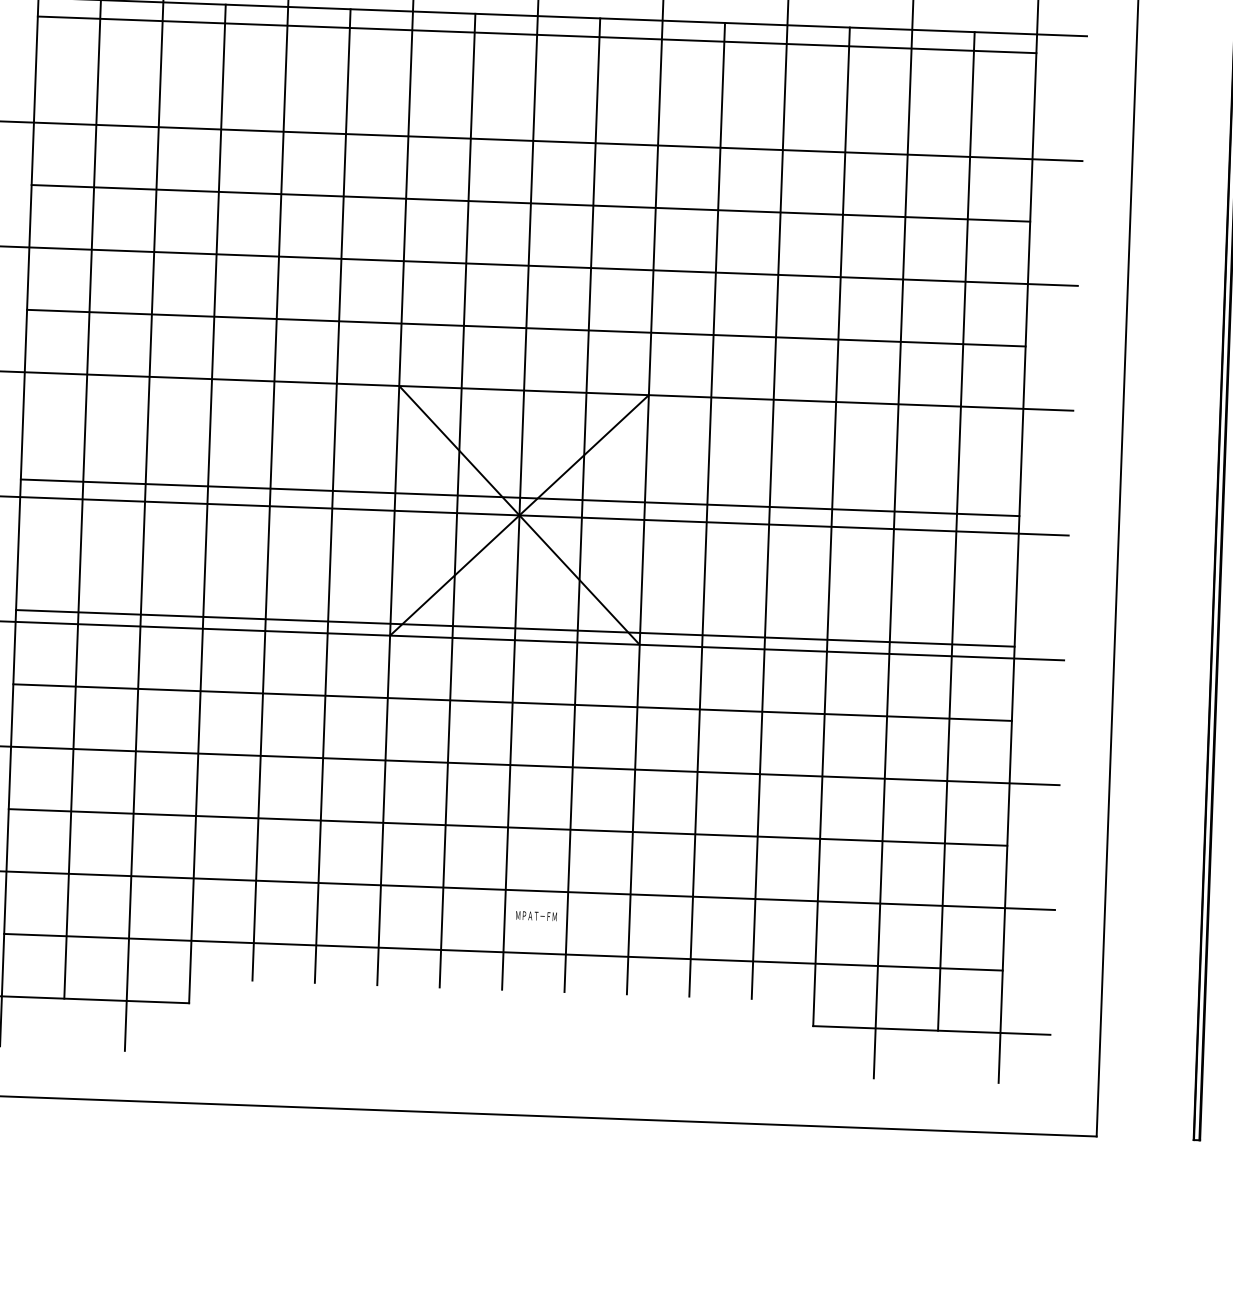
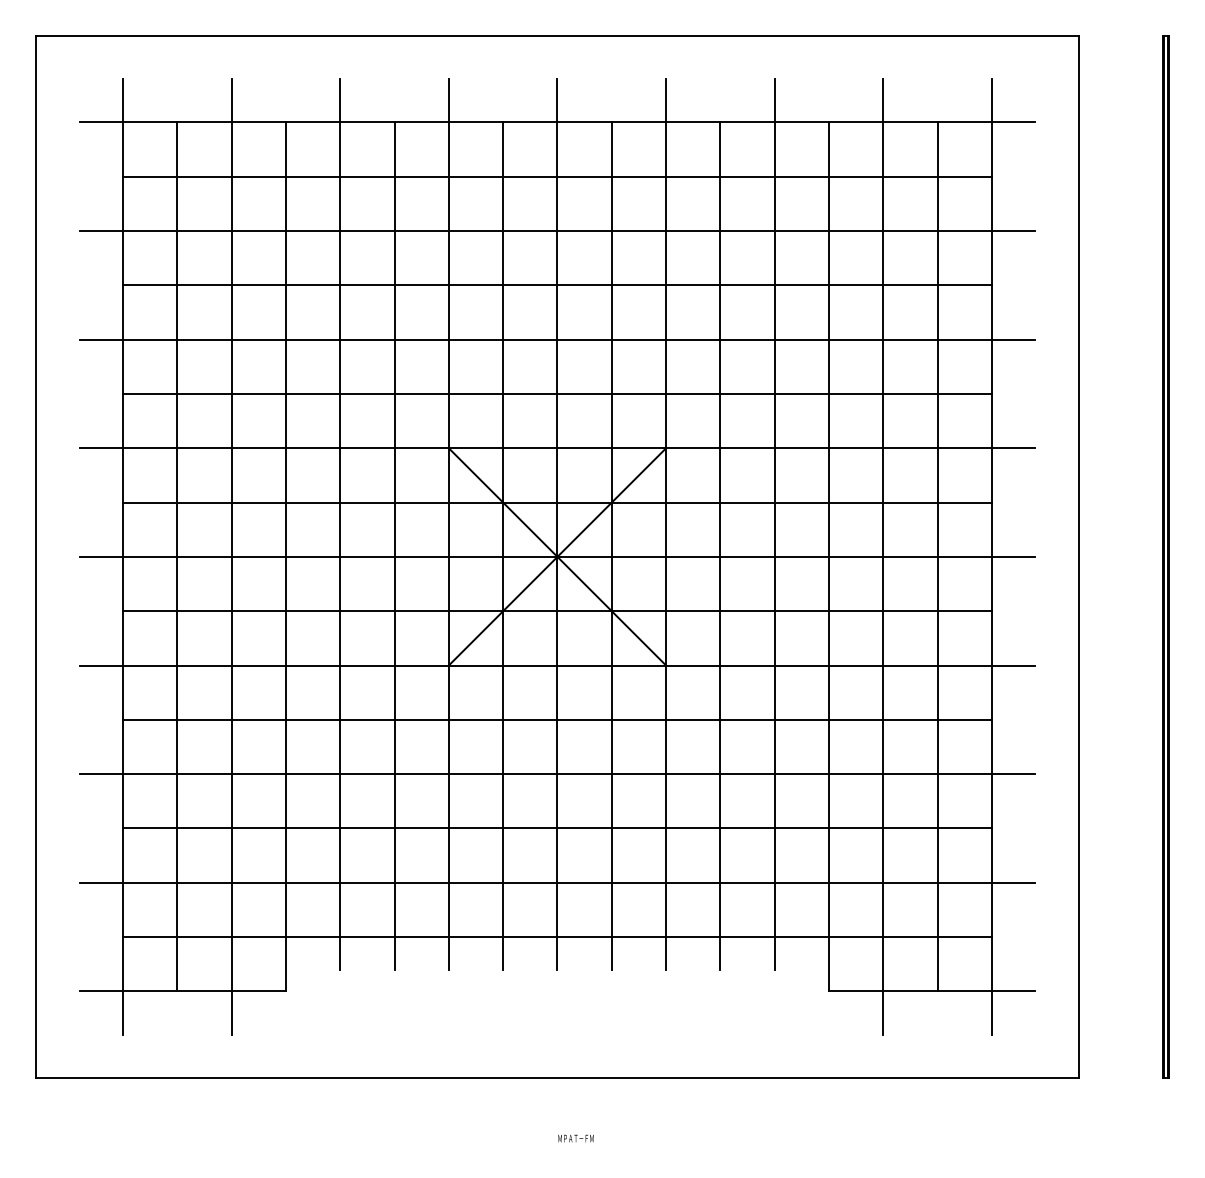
line: (537, 34) -> (557, 176), moved
line: (520, 497) -> (557, 502), moved
line: (515, 628) -> (557, 611), moved
text: (535, 916) -> (575, 1138), moved

